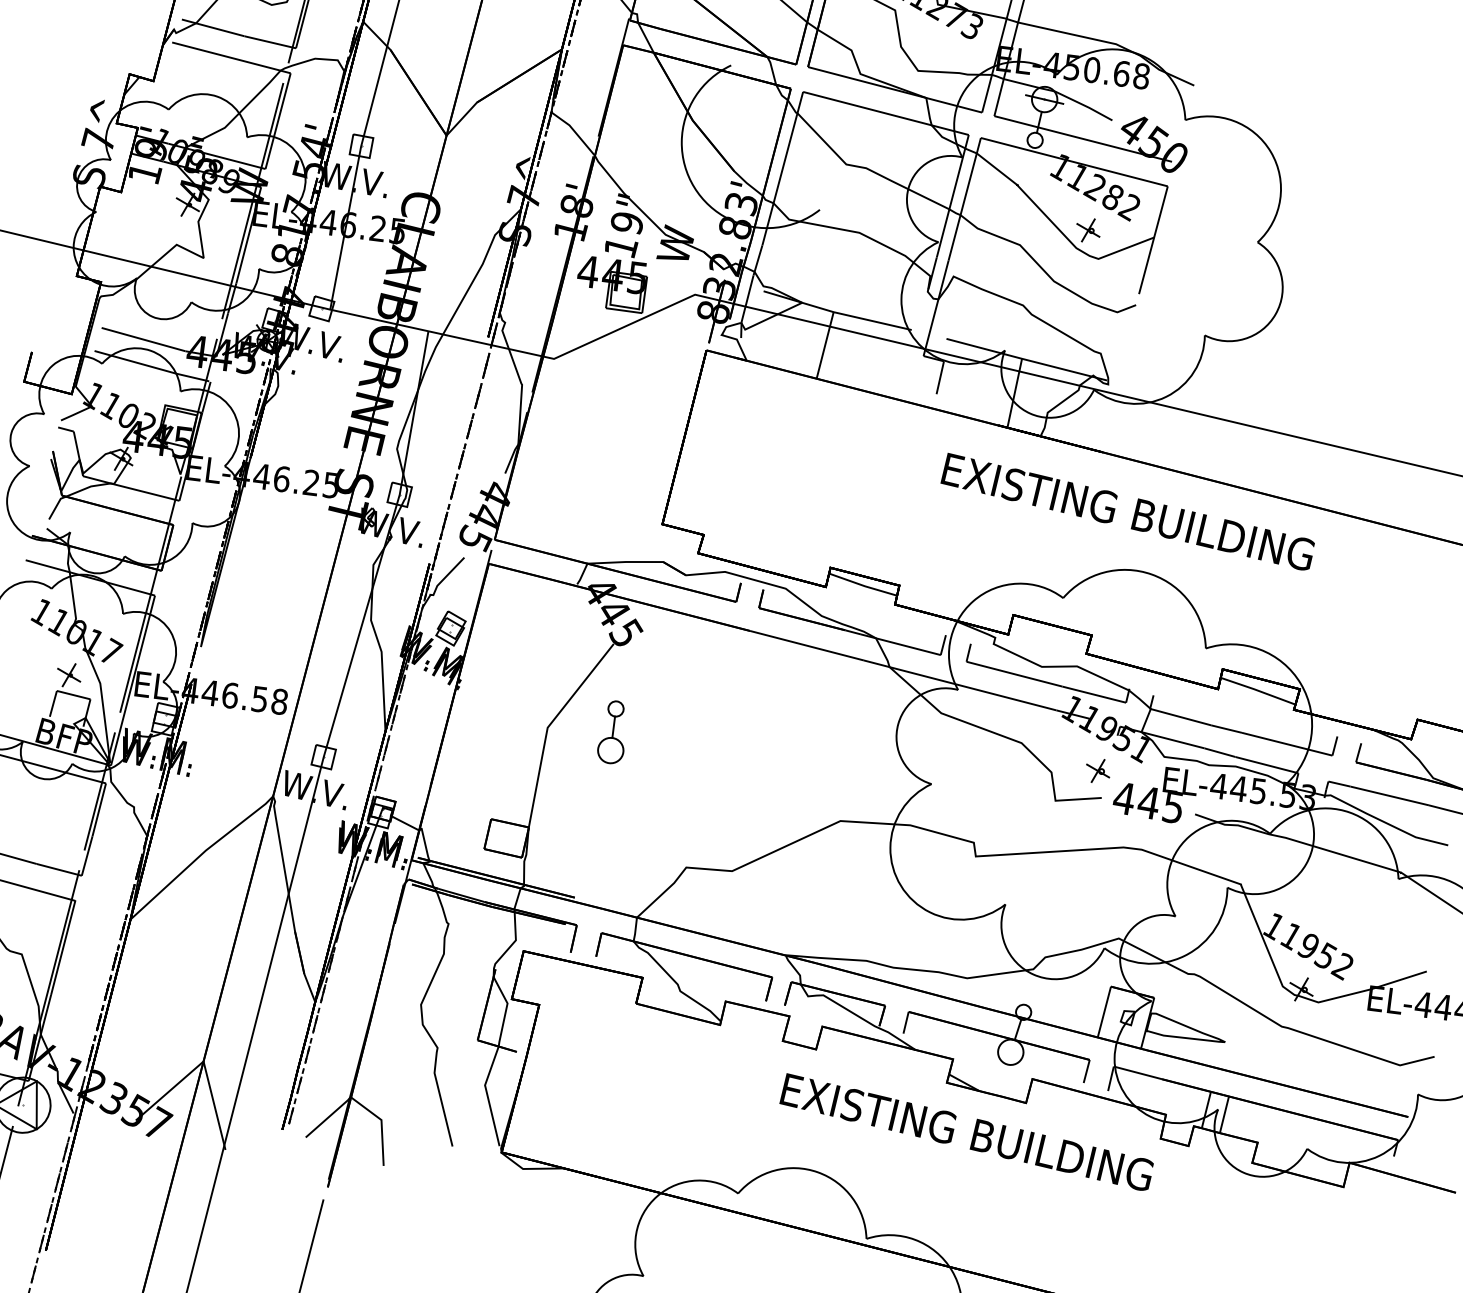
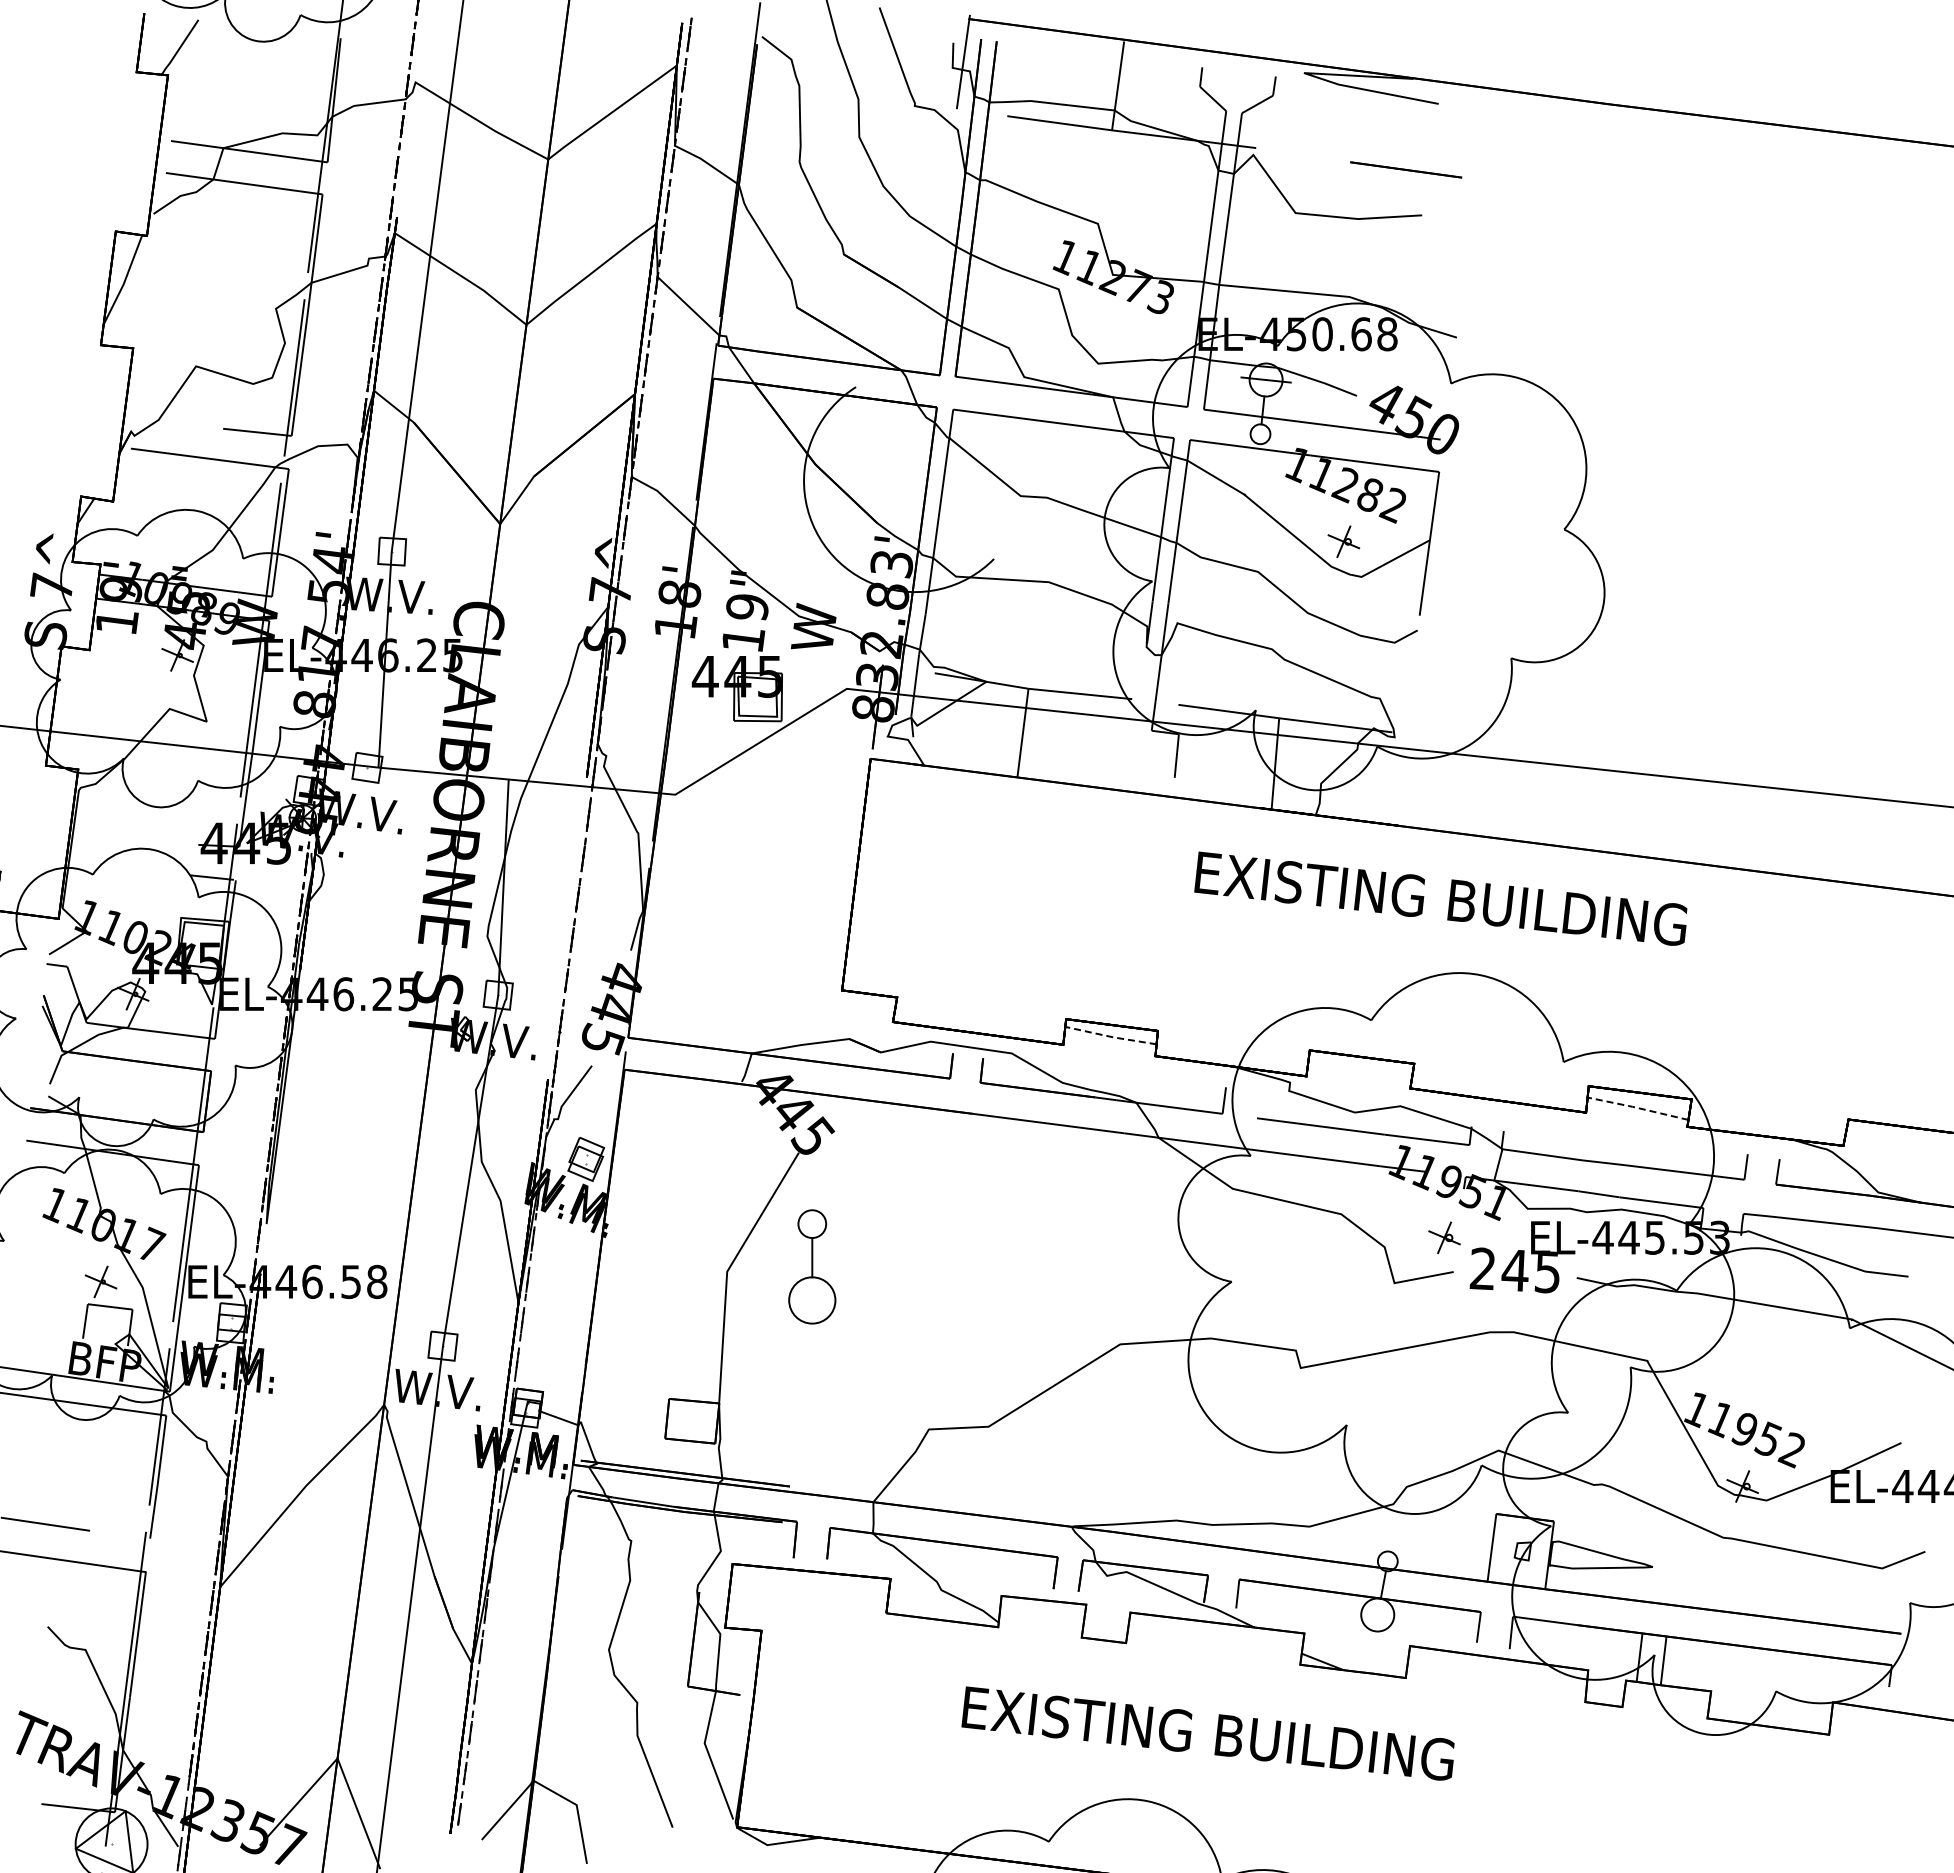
line: (213, 27) -> (181, 422), removed
line: (143, 339) -> (142, 836), removed
line: (135, 362) -> (135, 867), removed
line: (862, 585) -> (1110, 1036), solid -> dashed
line: (968, 652) -> (1257, 1106), removed
line: (1257, 690) -> (1637, 1107), solid -> dashed
part: (613, 731) -> (812, 1266), size x1.4
text: (1124, 798) -> (1482, 1268), 445 -> 245
line: (59, 869) -> (120, 1534), removed
text: (966, 1132) -> (1207, 1733), moved

